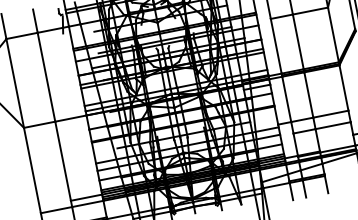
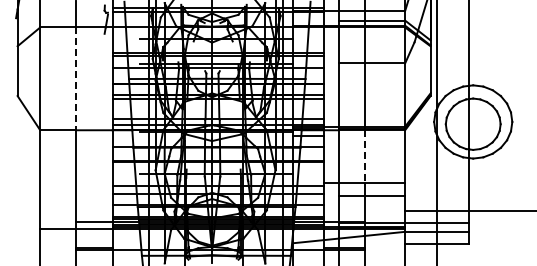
line: (46, 77) -> (76, 79), solid -> dashed
line: (308, 95) -> (364, 156), solid -> dashed

